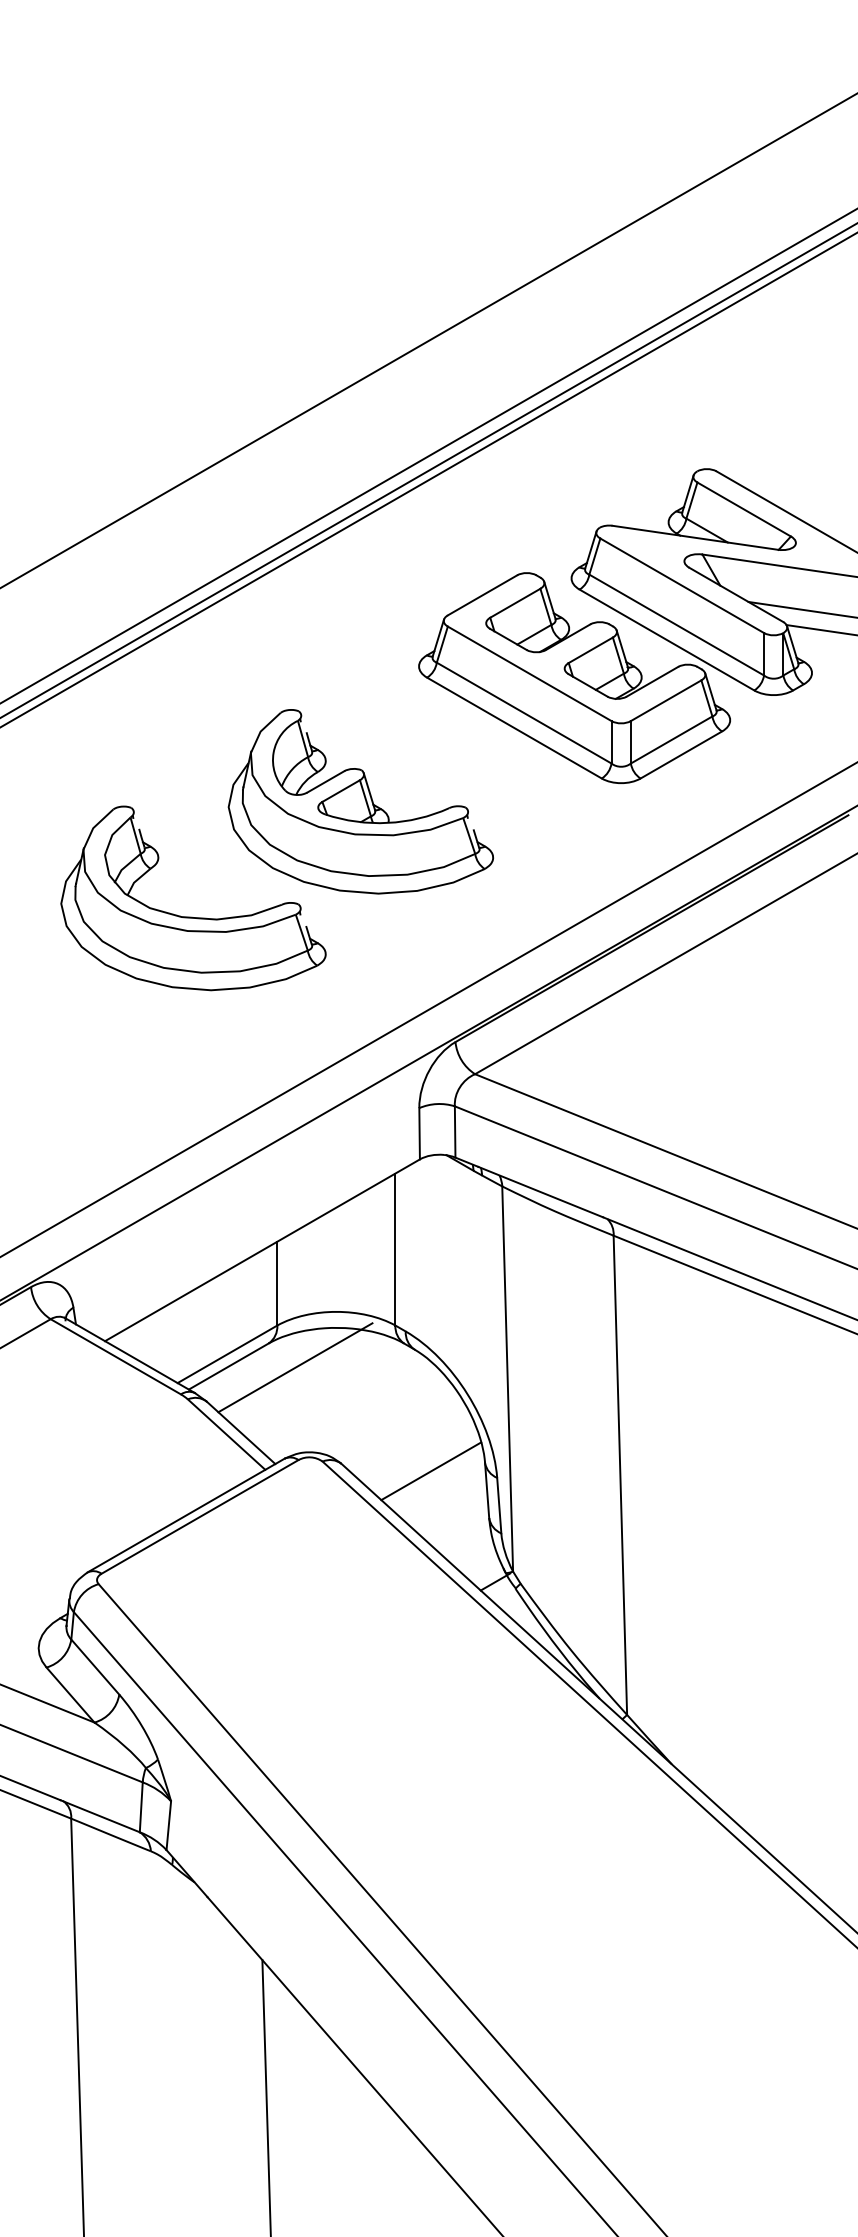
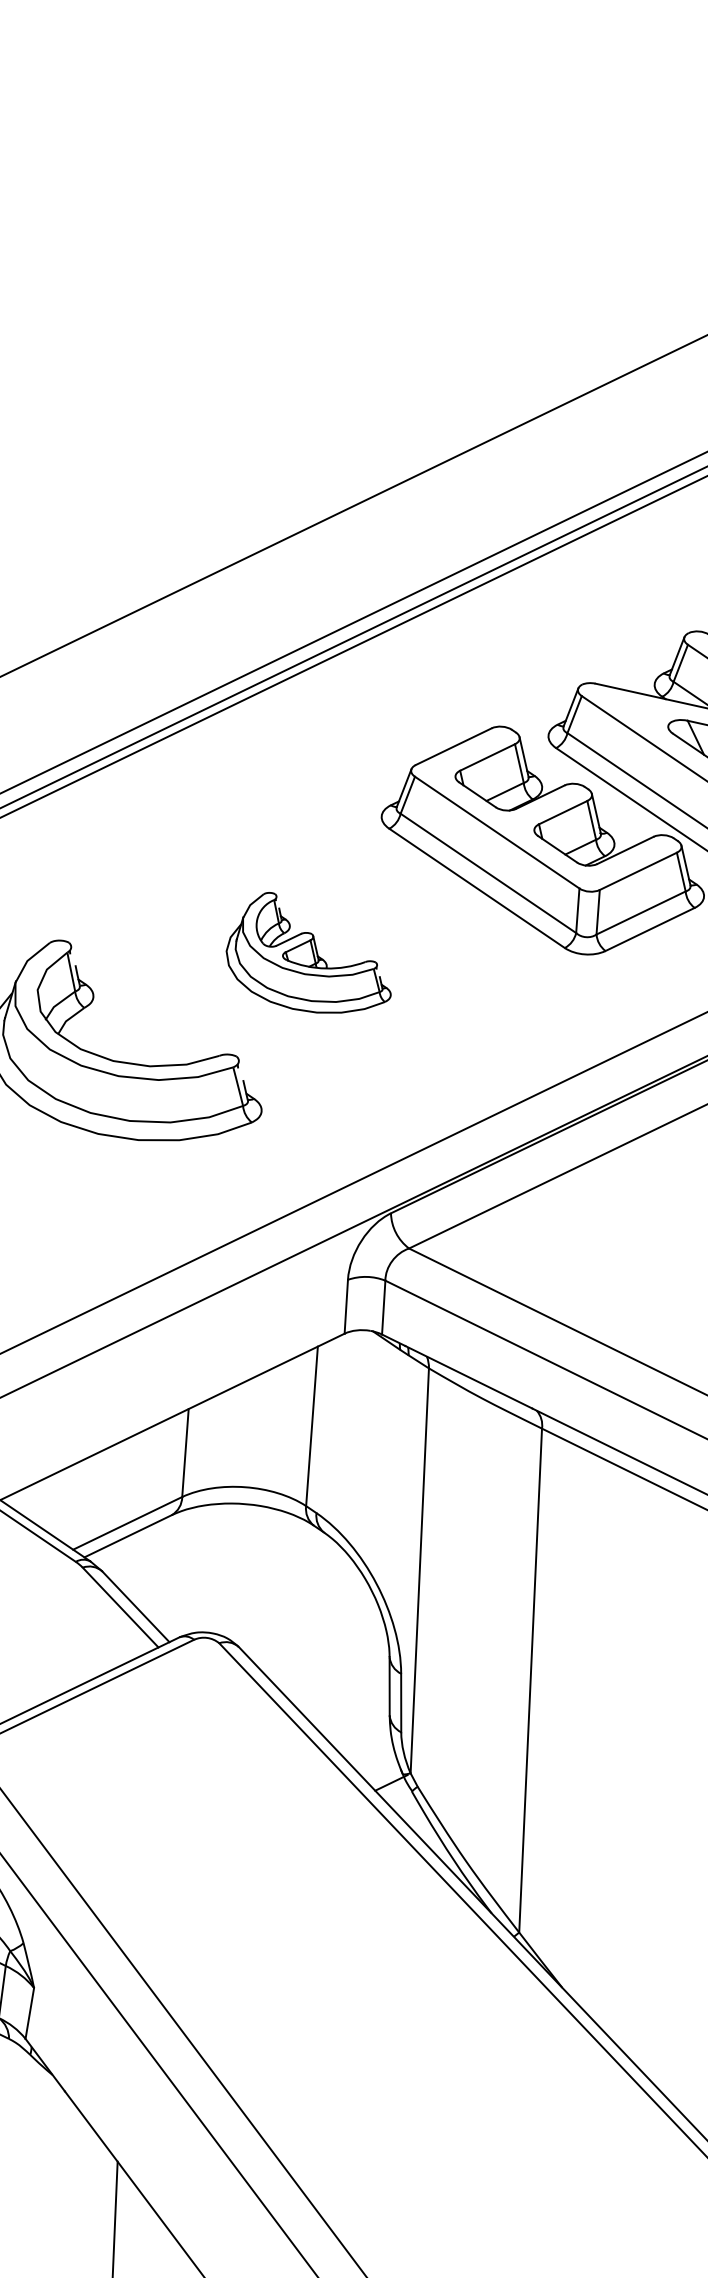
part: (360, 801) -> (309, 953), size x0.6
line: (295, 1367) -> (198, 1542), removed
line: (431, 1471) -> (332, 1662), removed

